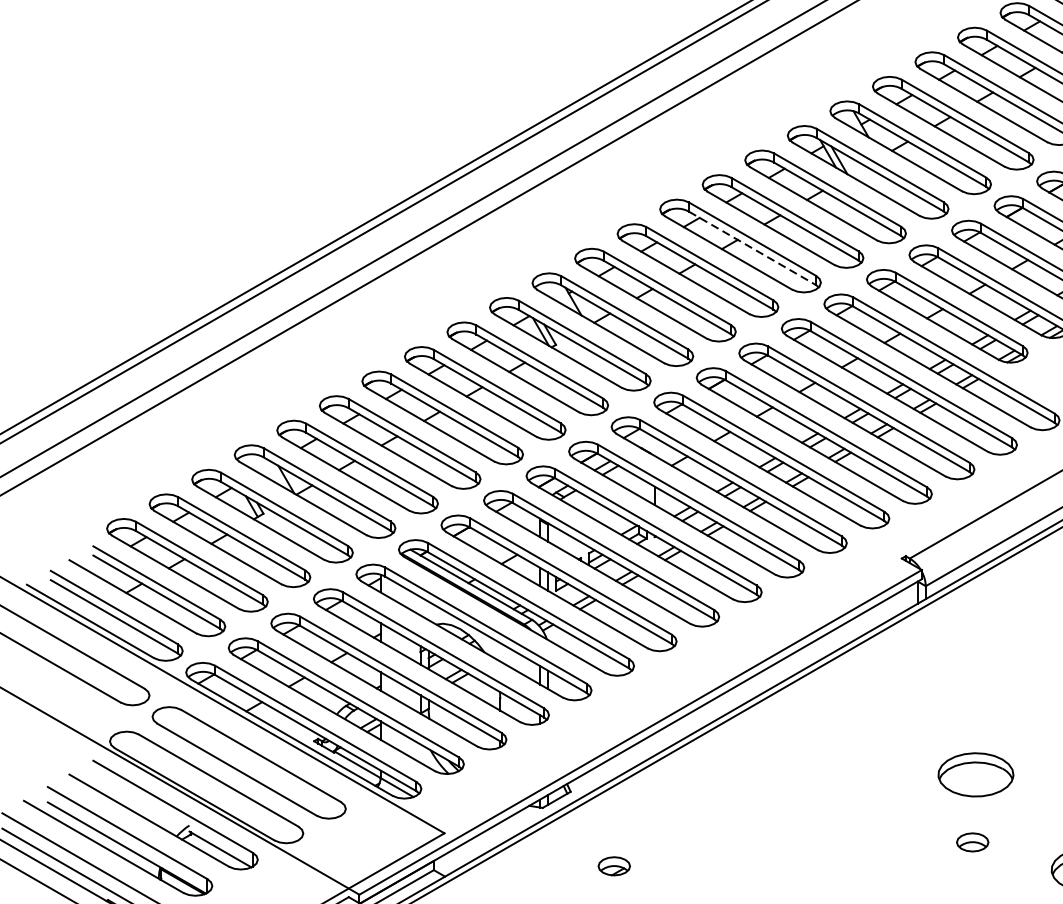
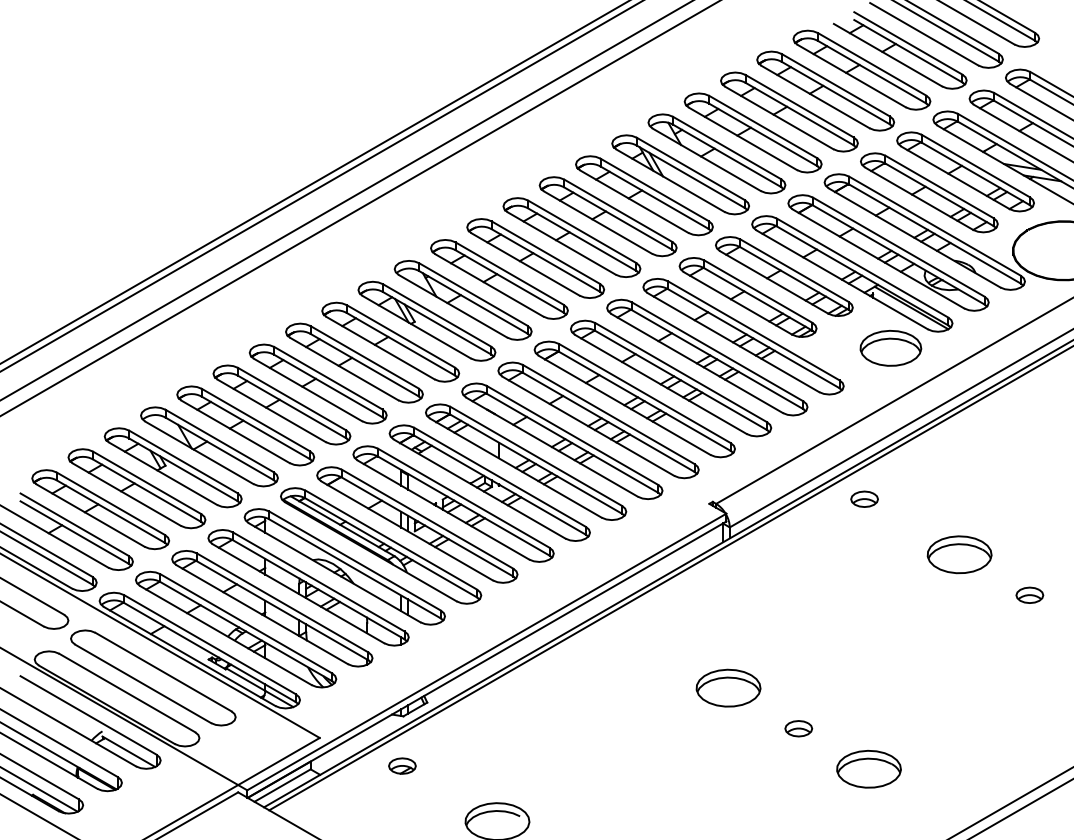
line: (752, 248) -> (582, 239), dashed -> solid
part: (975, 774) -> (728, 687), moved
part: (972, 842) -> (798, 728), moved
part: (614, 865) -> (402, 765), moved

